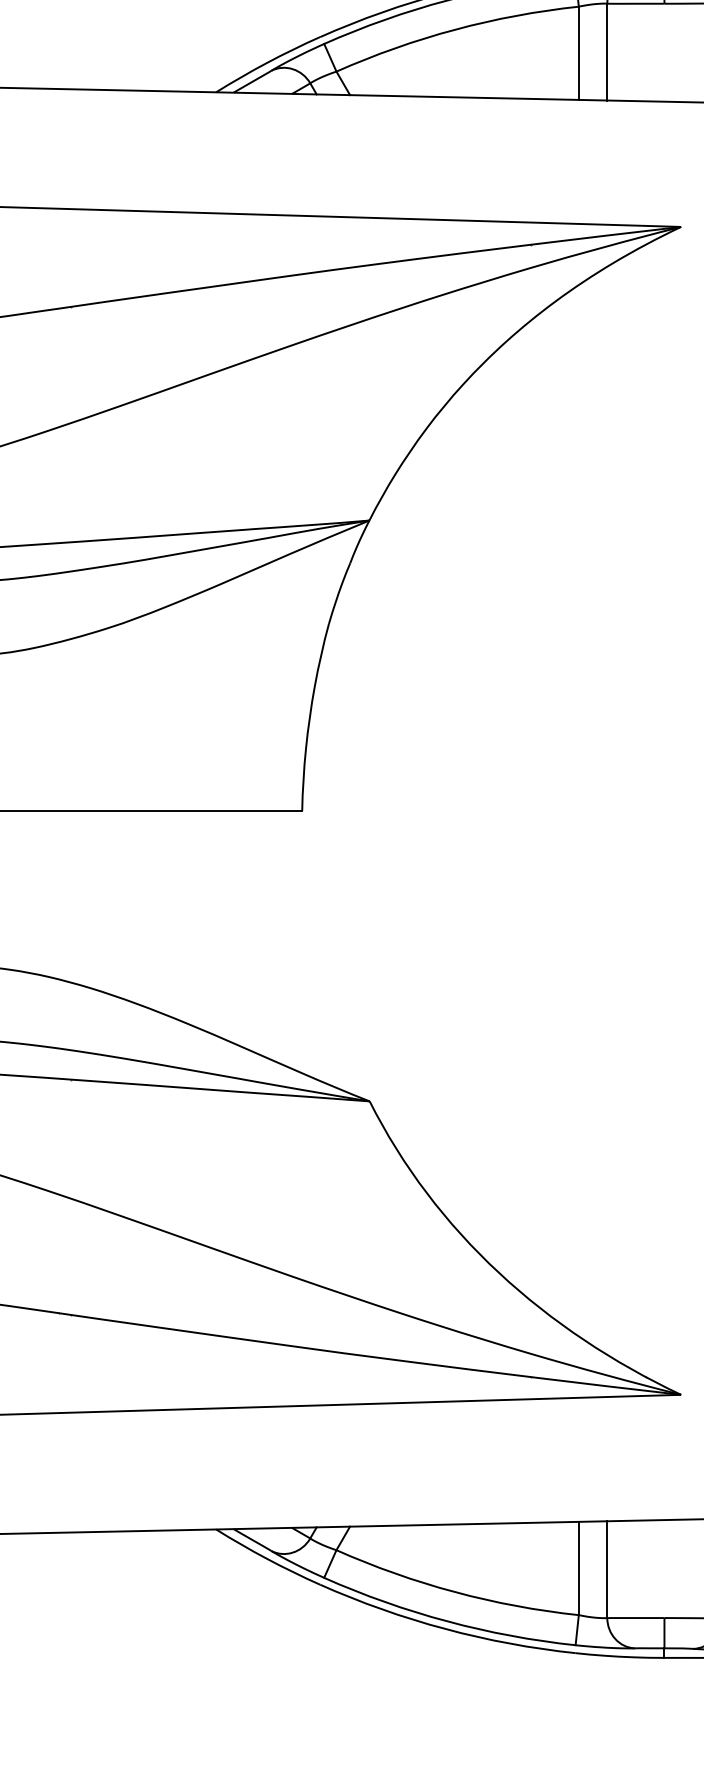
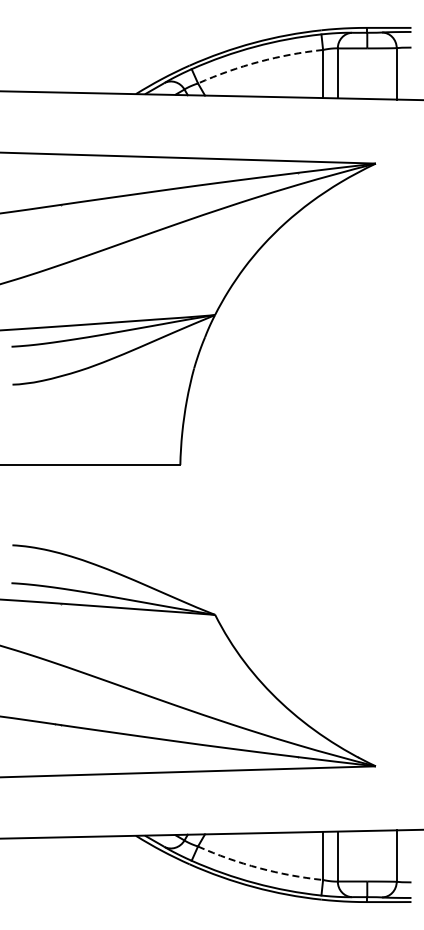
arc: (455, 29) -> (259, 61), solid -> dashed
arc: (455, 1592) -> (259, 868), solid -> dashed

